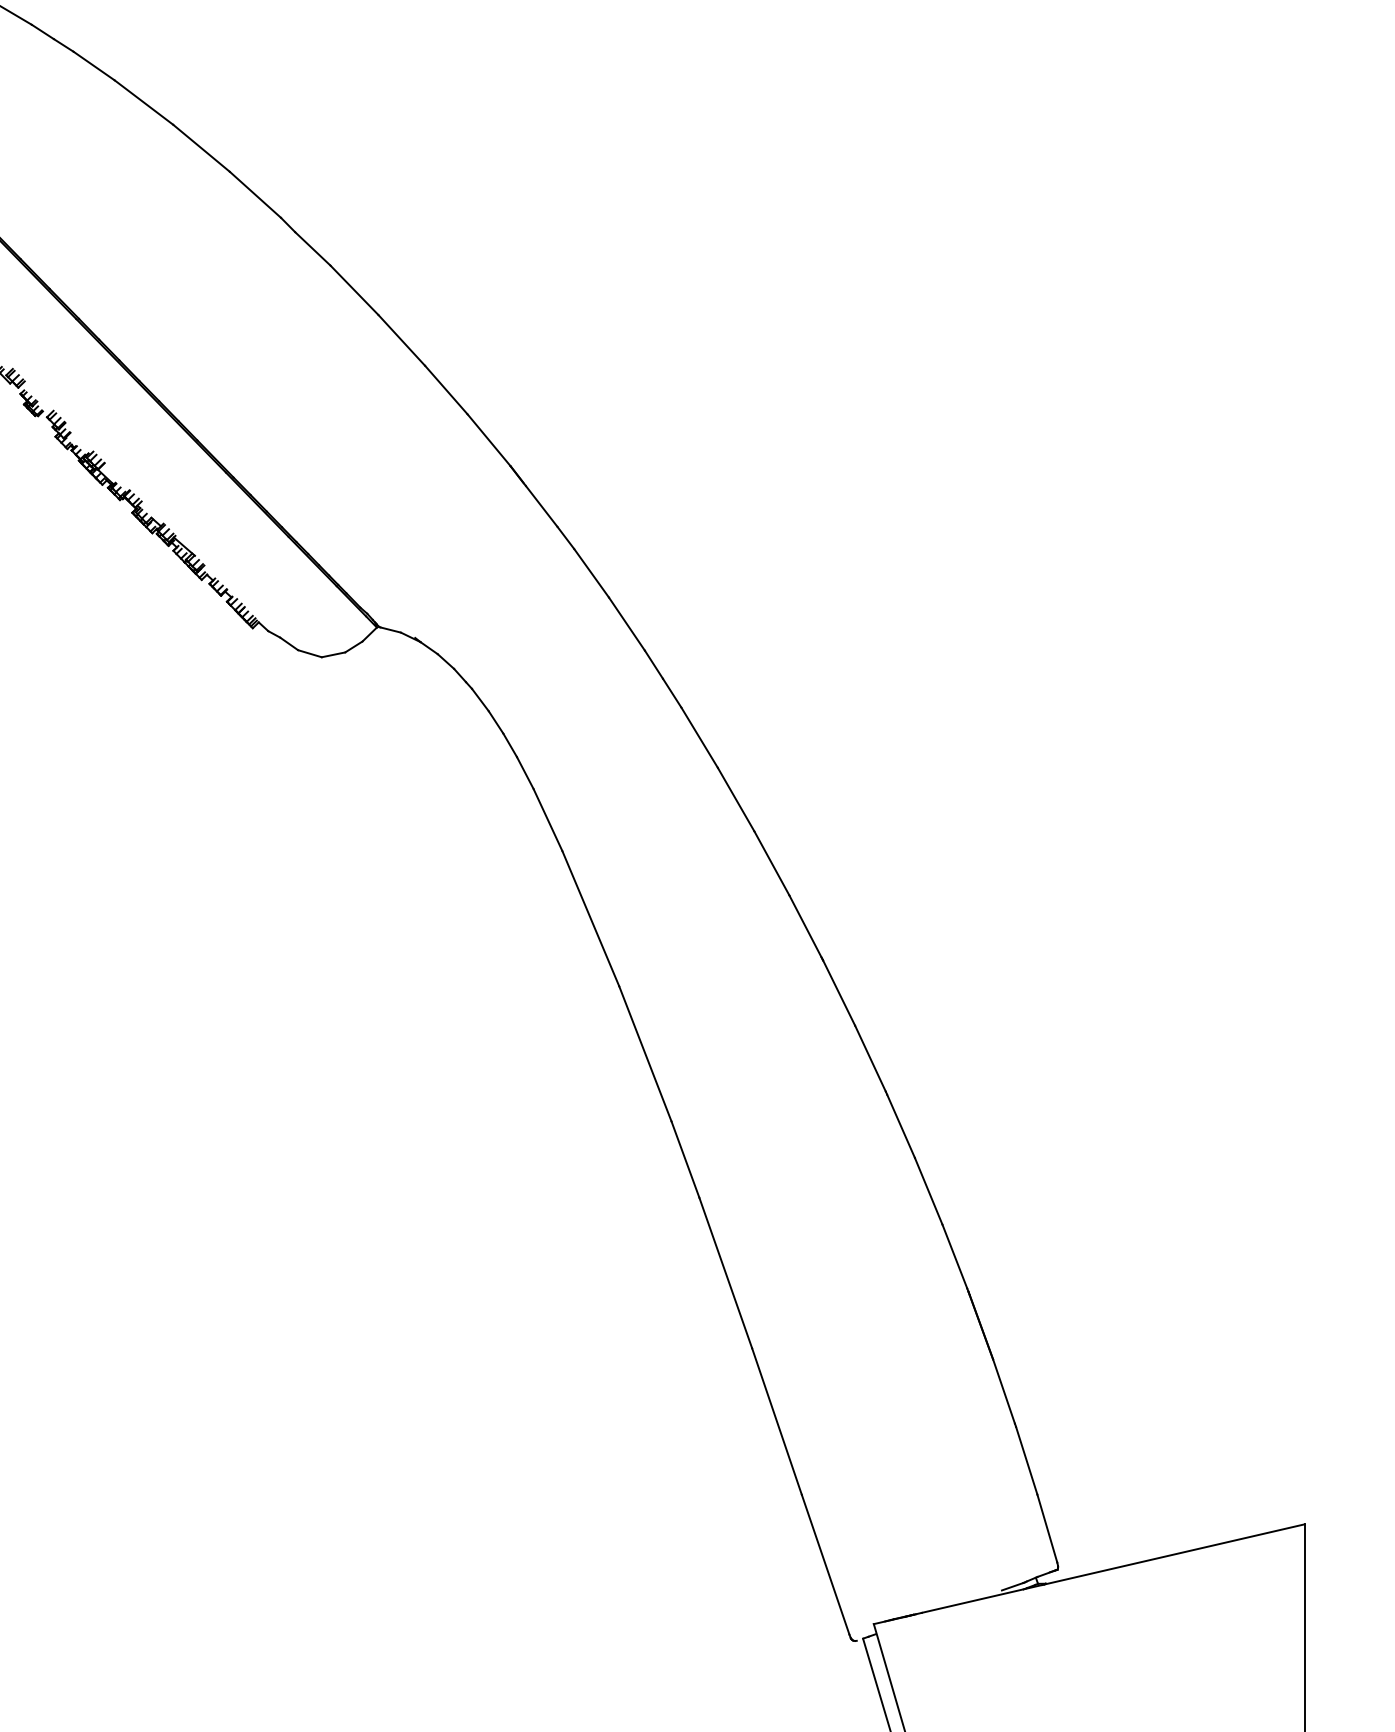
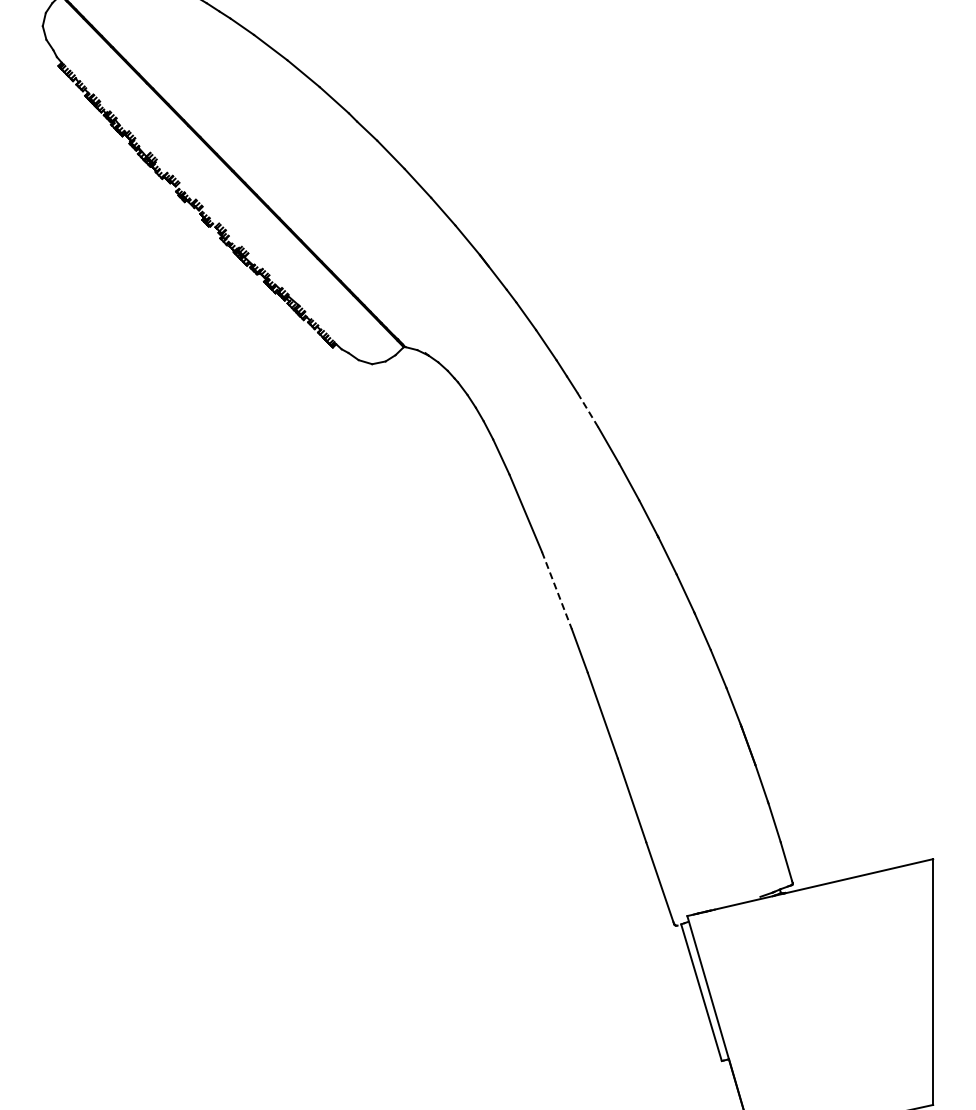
line: (700, 738) -> (588, 410), solid -> dashed
line: (646, 1055) -> (557, 591), solid -> dashed

